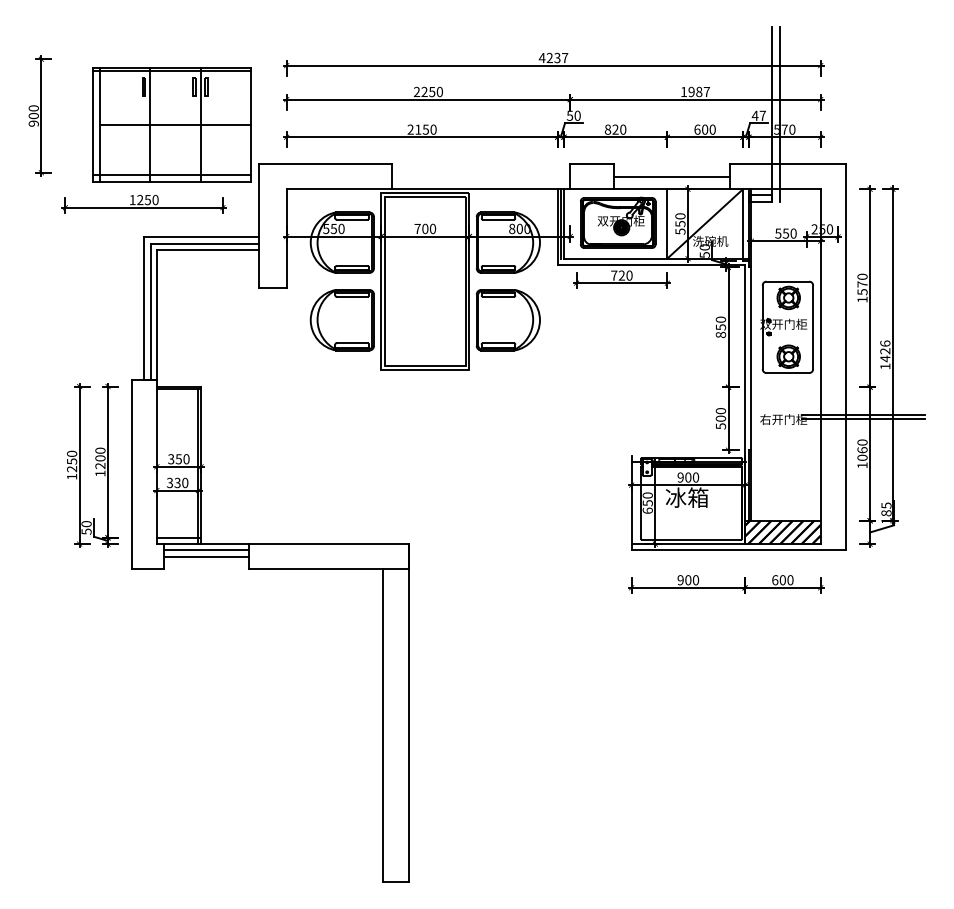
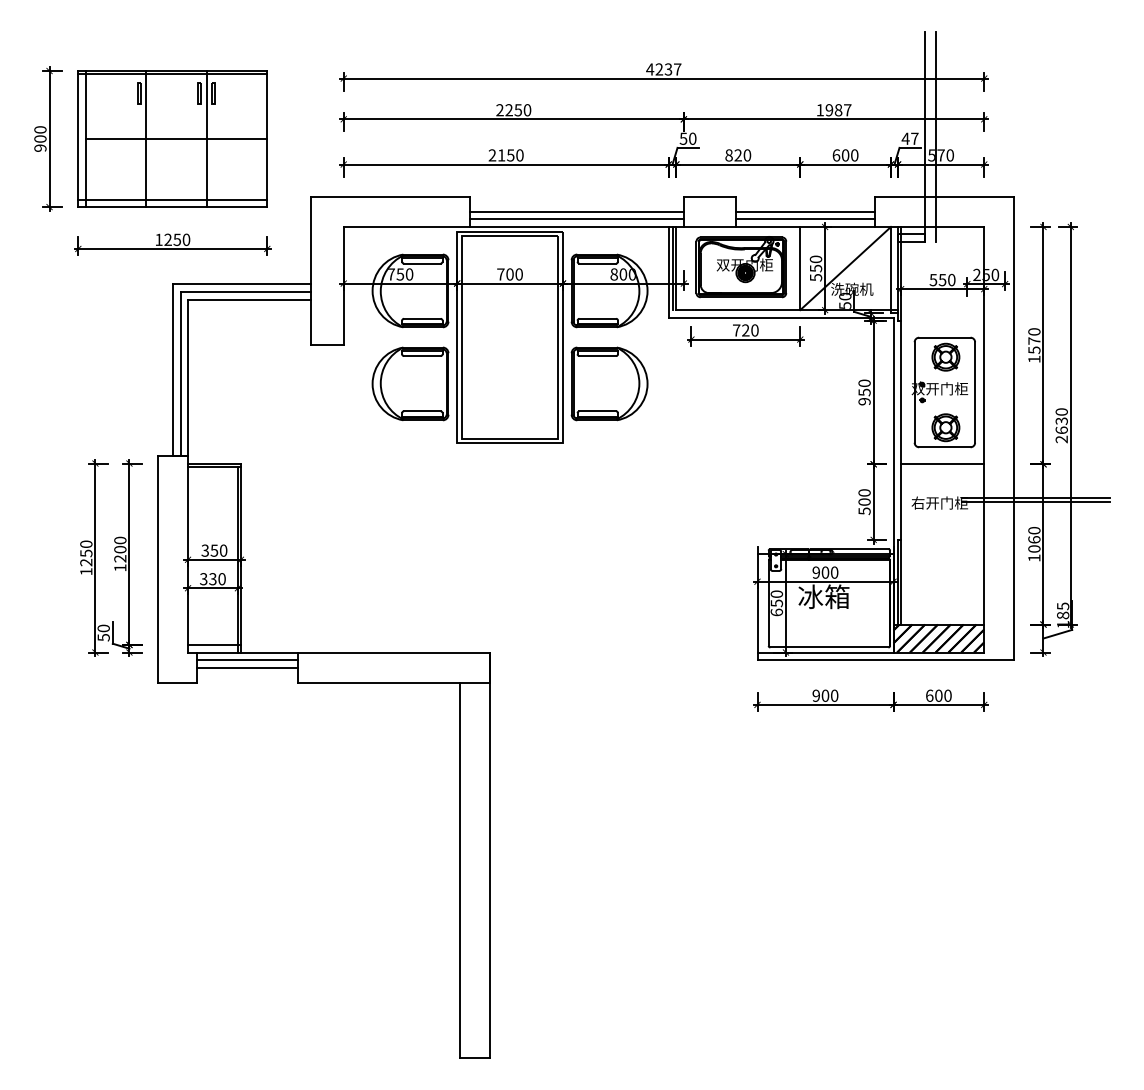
part: (171, 124) -> (172, 138), moved
line: (480, 176) -> (576, 211), added
line: (480, 183) -> (576, 219), added
line: (671, 183) -> (805, 219), added
text: (326, 229) -> (391, 275), 550 -> 750
text: (721, 334) -> (865, 401), 850 -> 950
text: (885, 354) -> (1061, 425), 1426 -> 2630
line: (785, 387) -> (942, 464), added

